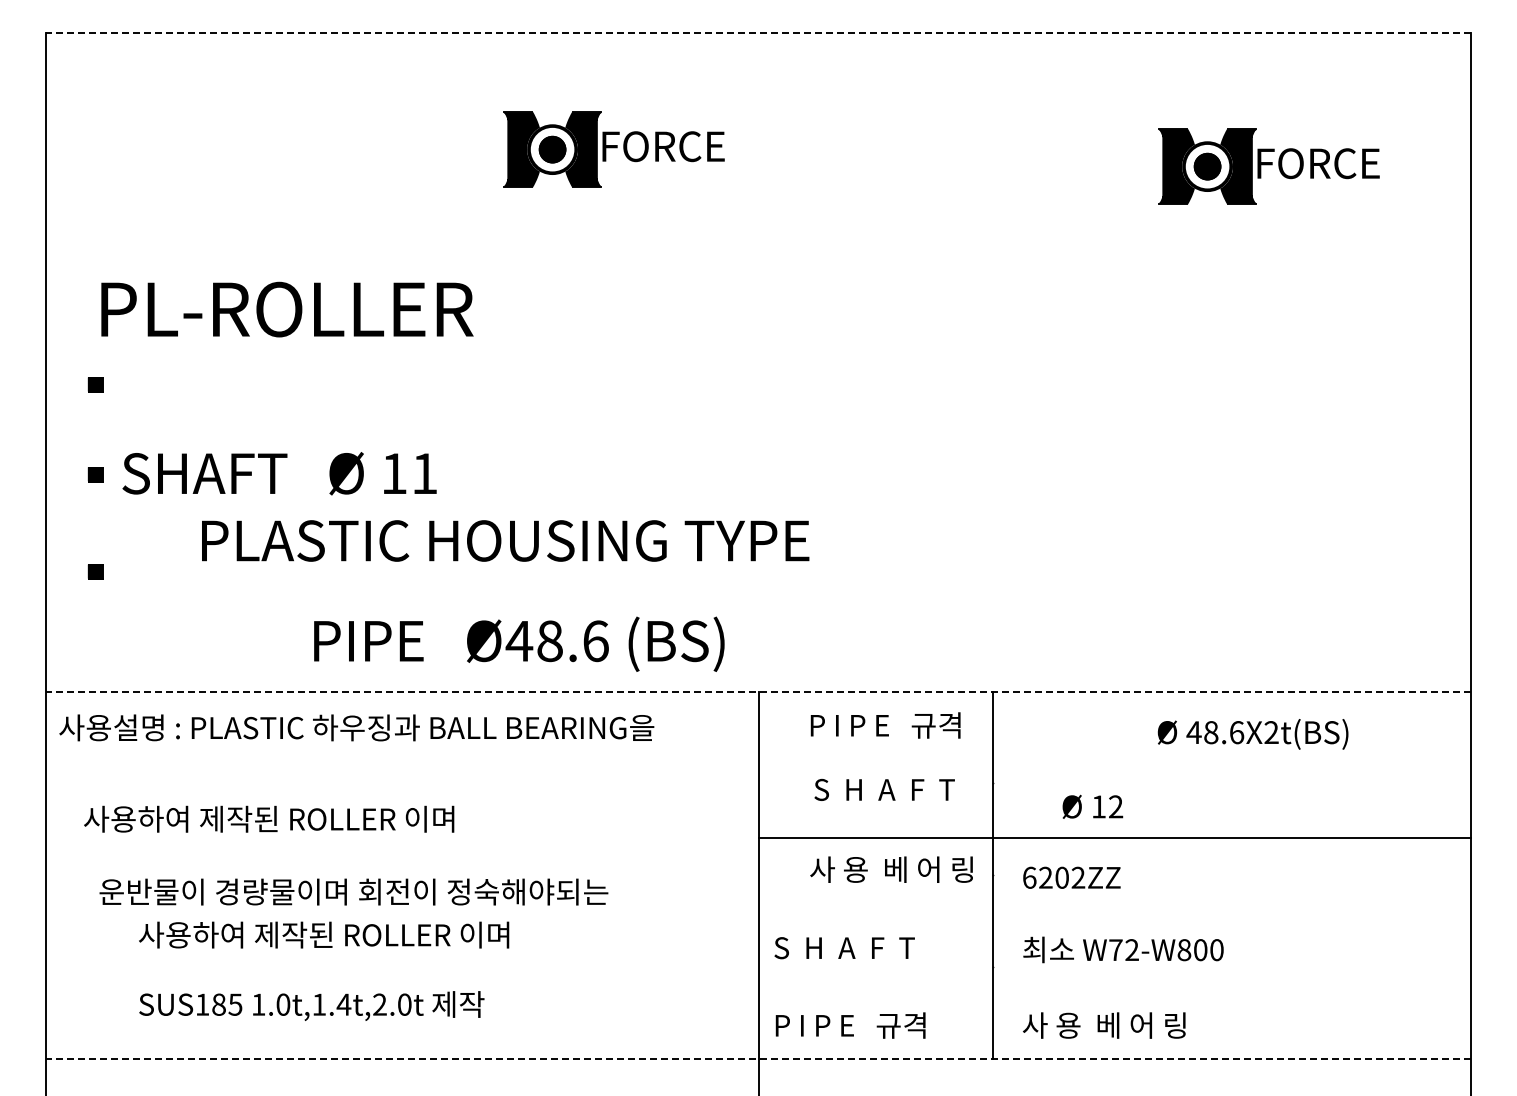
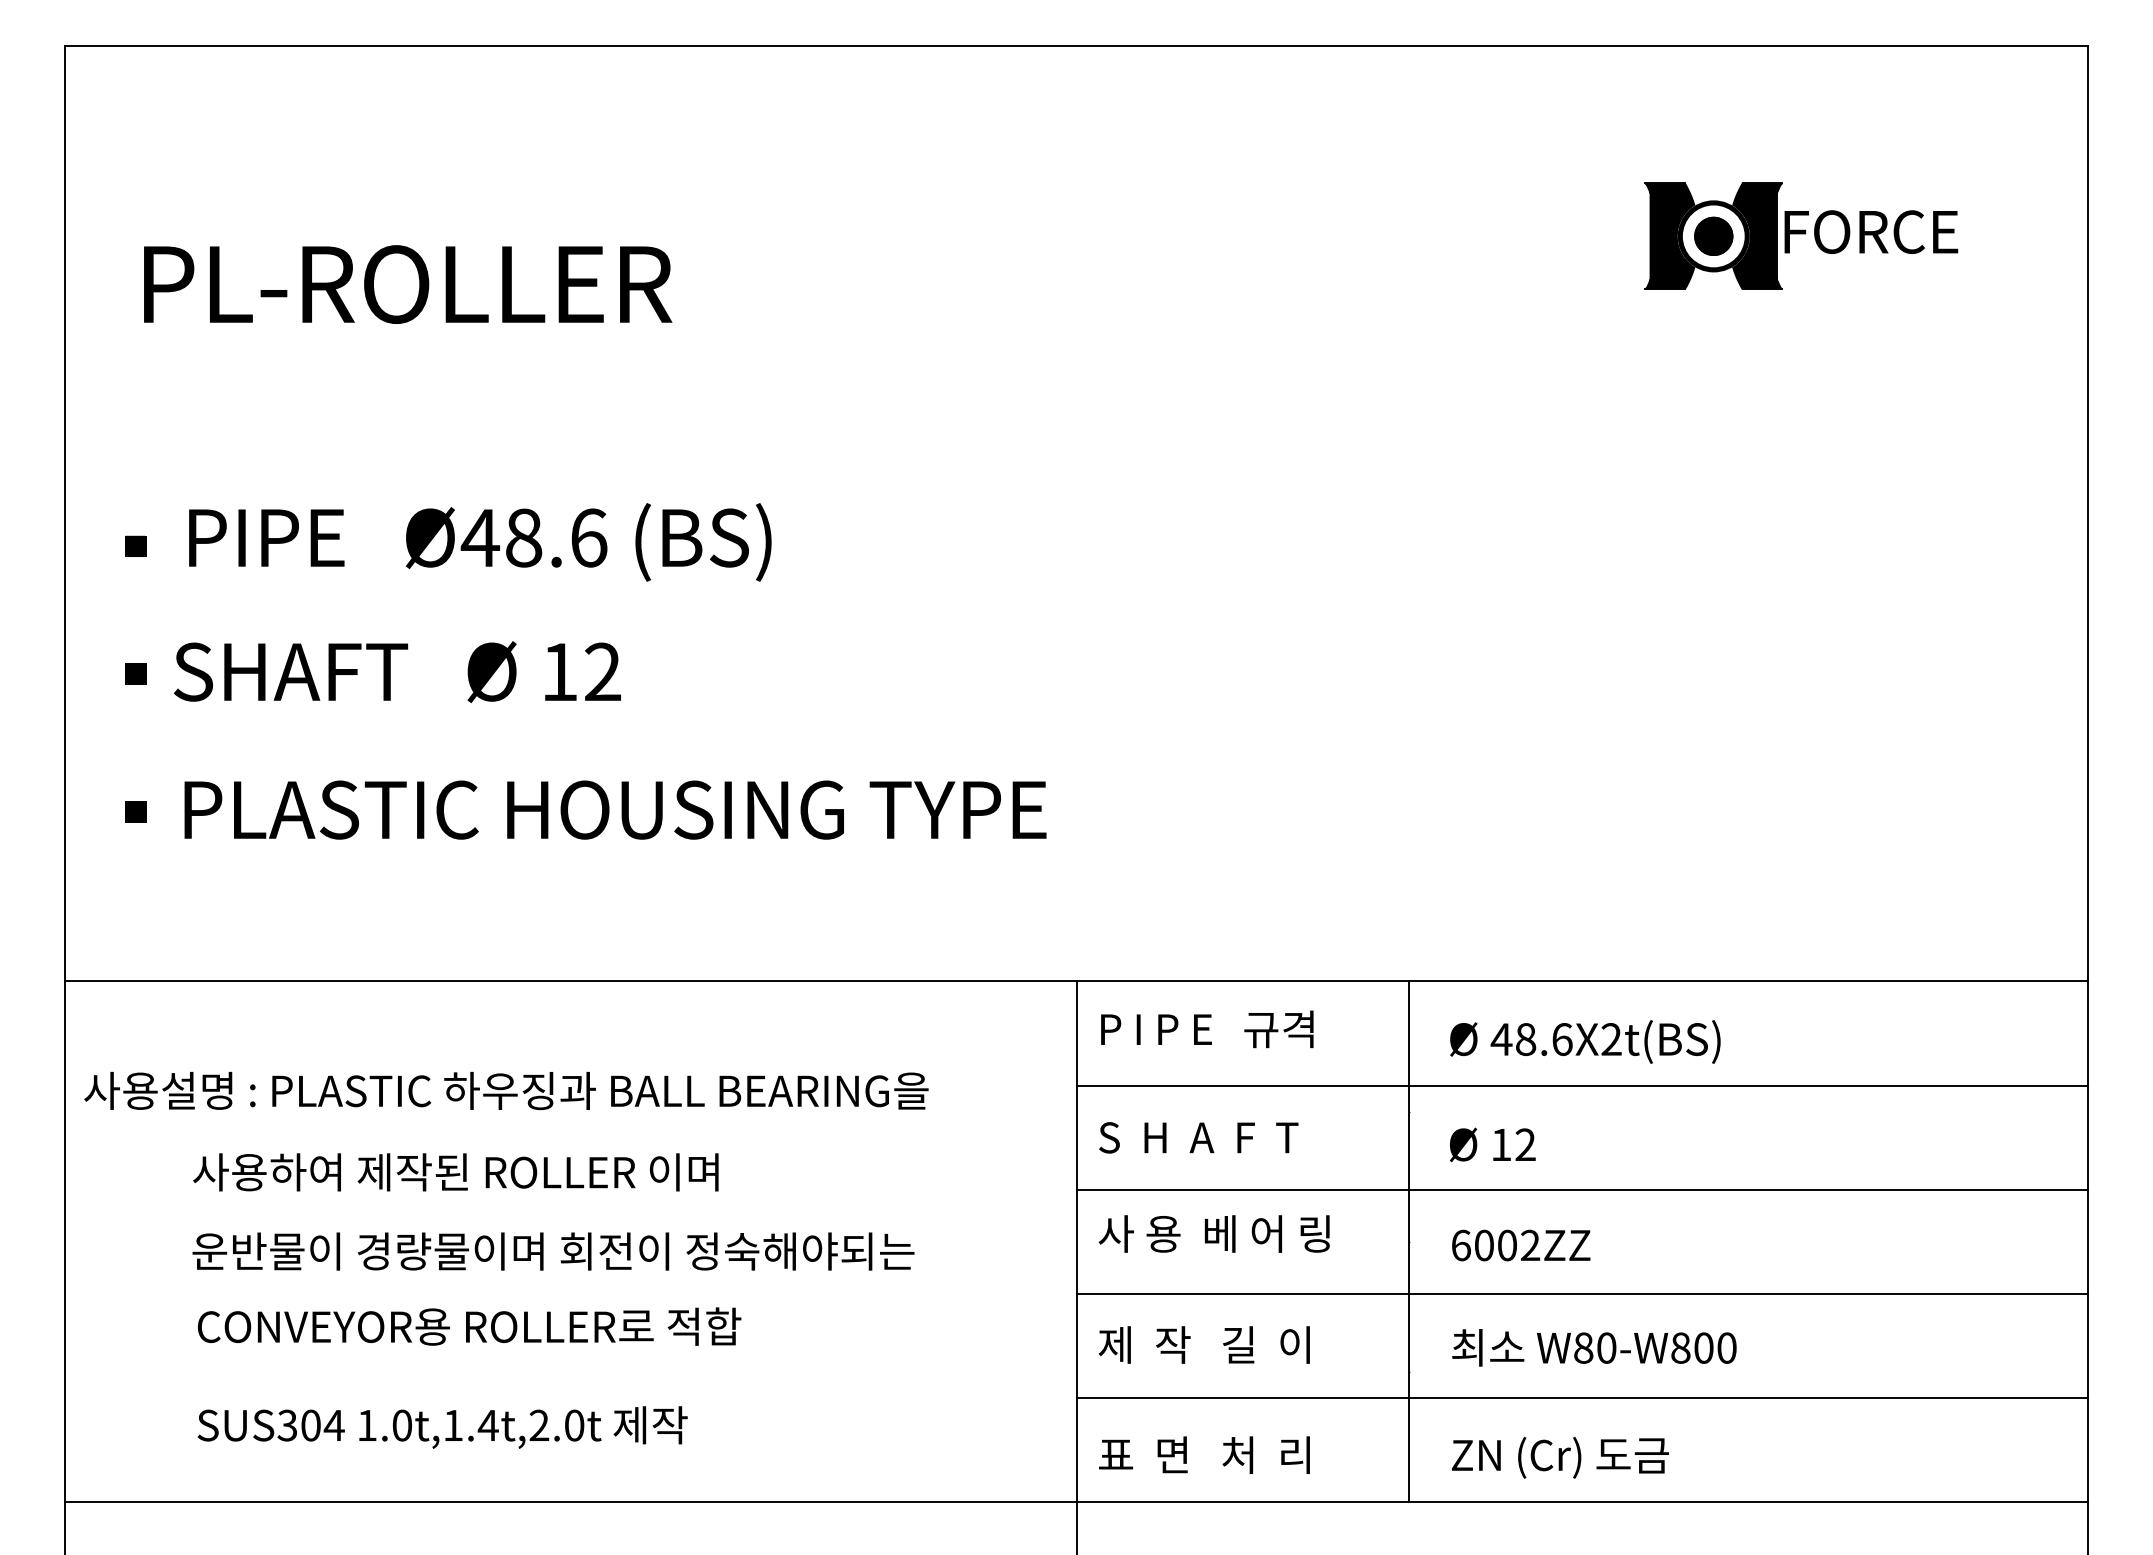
line: (758, 32) -> (1076, 46), dashed -> solid
part: (613, 149) -> (870, 212), removed
text: (287, 309) -> (408, 284), moved
text: (424, 473) -> (602, 671), 11 -> 12
text: (505, 540) -> (615, 809), moved
text: (519, 643) -> (480, 541), moved
line: (758, 691) -> (1076, 981), dashed -> solid
text: (885, 725) -> (1207, 1029), moved
text: (356, 727) -> (506, 1090), moved
text: (1252, 734) -> (1584, 1042), moved
line: (1114, 765) -> (1581, 1086), added
text: (884, 789) -> (1198, 1137), moved
text: (1092, 806) -> (1492, 1144), moved
text: (269, 818) -> (456, 1171), moved
text: (891, 869) -> (1214, 1233), moved
text: (1045, 877) -> (1483, 1245), 6202ZZ -> 6002ZZ
text: (353, 891) -> (552, 1250), moved
line: (1114, 911) -> (1581, 1293), added
text: (330, 934) -> (469, 1325), 사용하여 제작된 ROLLER 이며 -> CONVEYOR용 ROLLER로 적합
text: (848, 947) -> (1204, 1344), S  H  A  F  T -> 제  작   길  이
text: (1123, 950) -> (1594, 1348), W72-W800 -> W80-W800
line: (1114, 985) -> (1581, 1398), added
text: (218, 1004) -> (310, 1425), SUS185 -> SUS304
text: (849, 1025) -> (1205, 1455), P I P E   규격 -> 표  면   처  리
text: (1103, 1027) -> (1566, 1457), 사 용  베 어 링 -> ZN (Cr) 도금
line: (758, 1058) -> (1076, 1501), dashed -> solid

